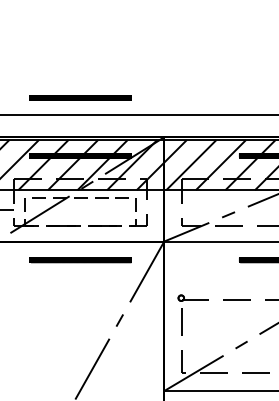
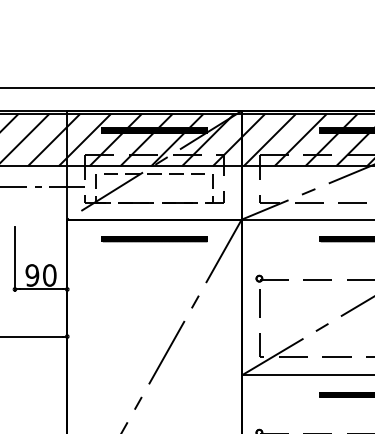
part: (80, 98) -> (154, 70), removed

